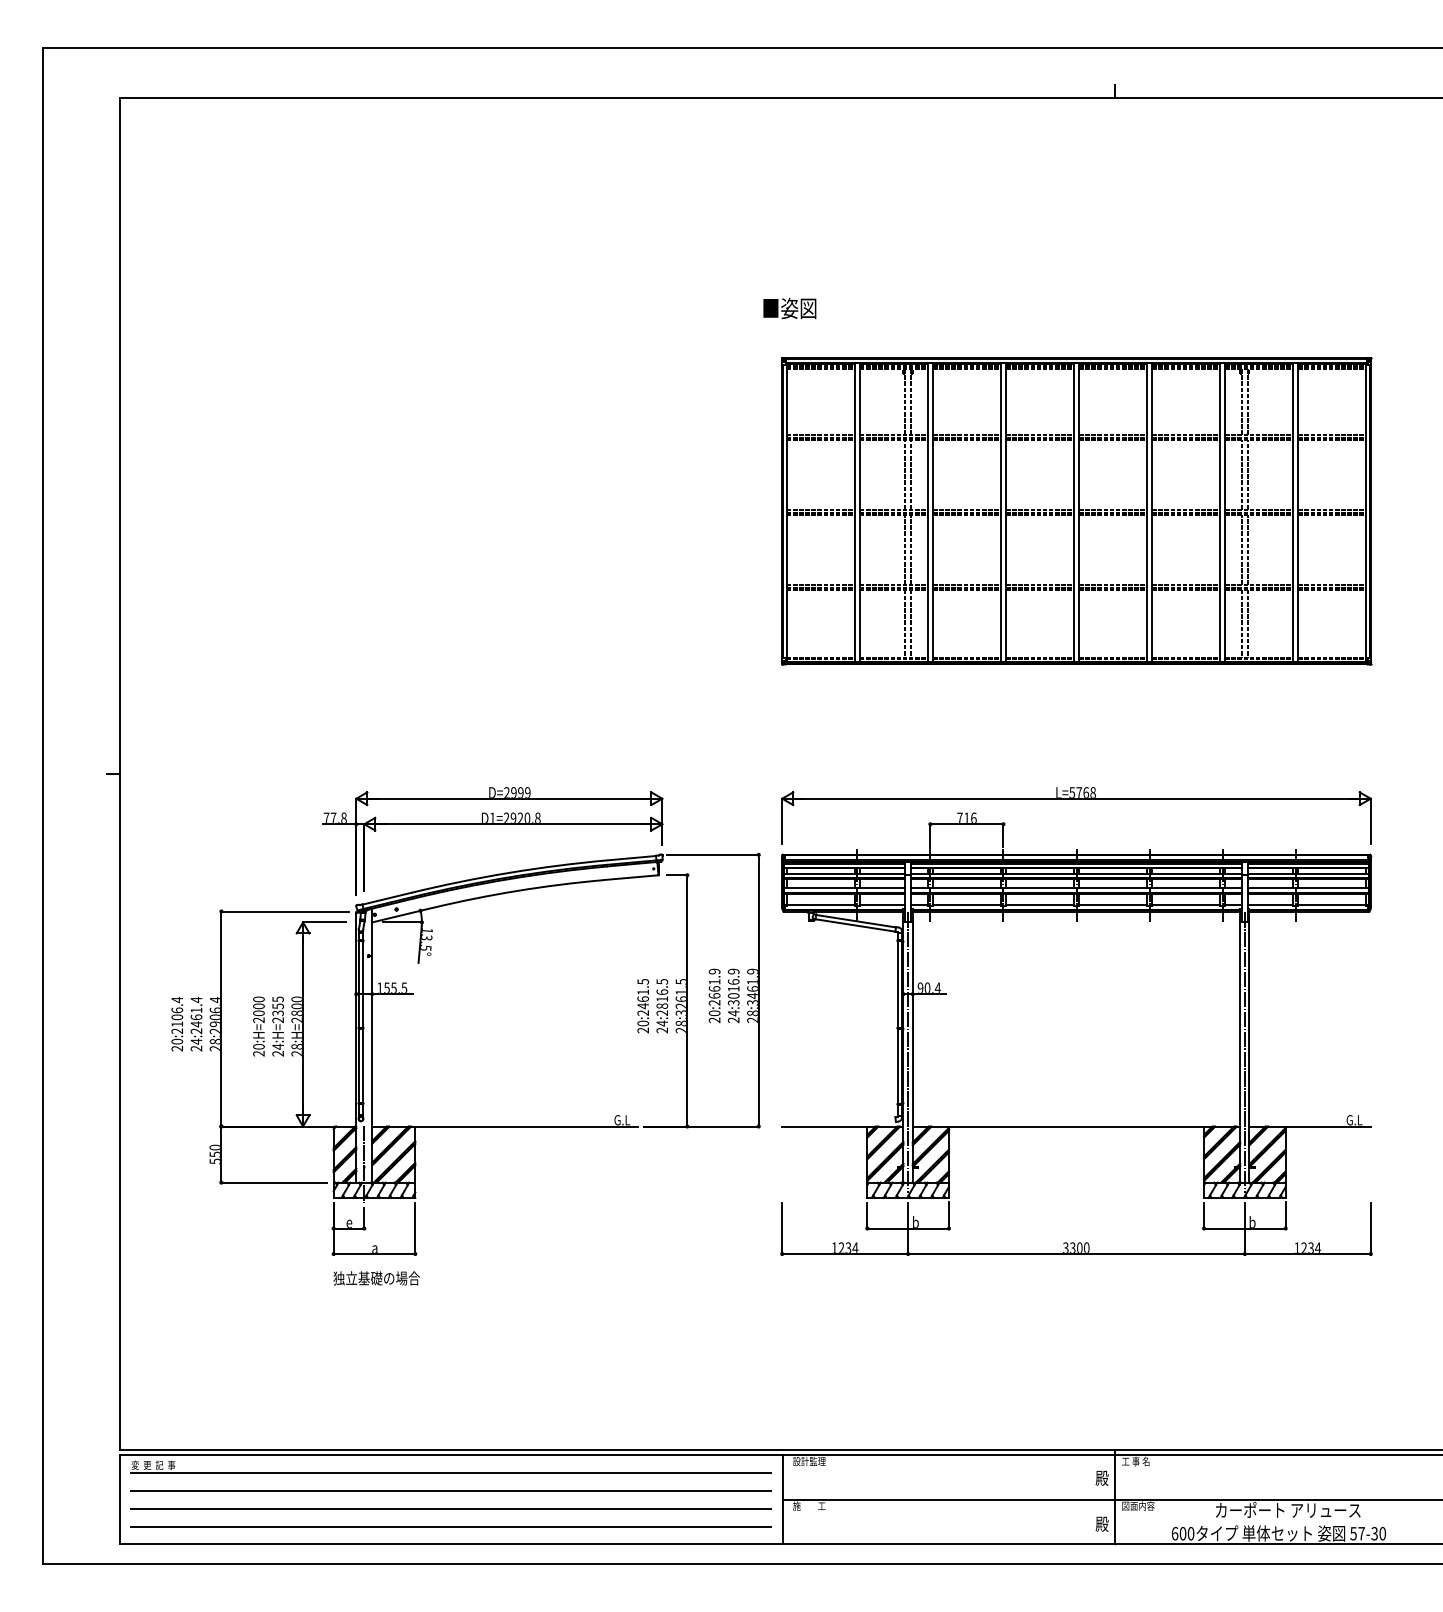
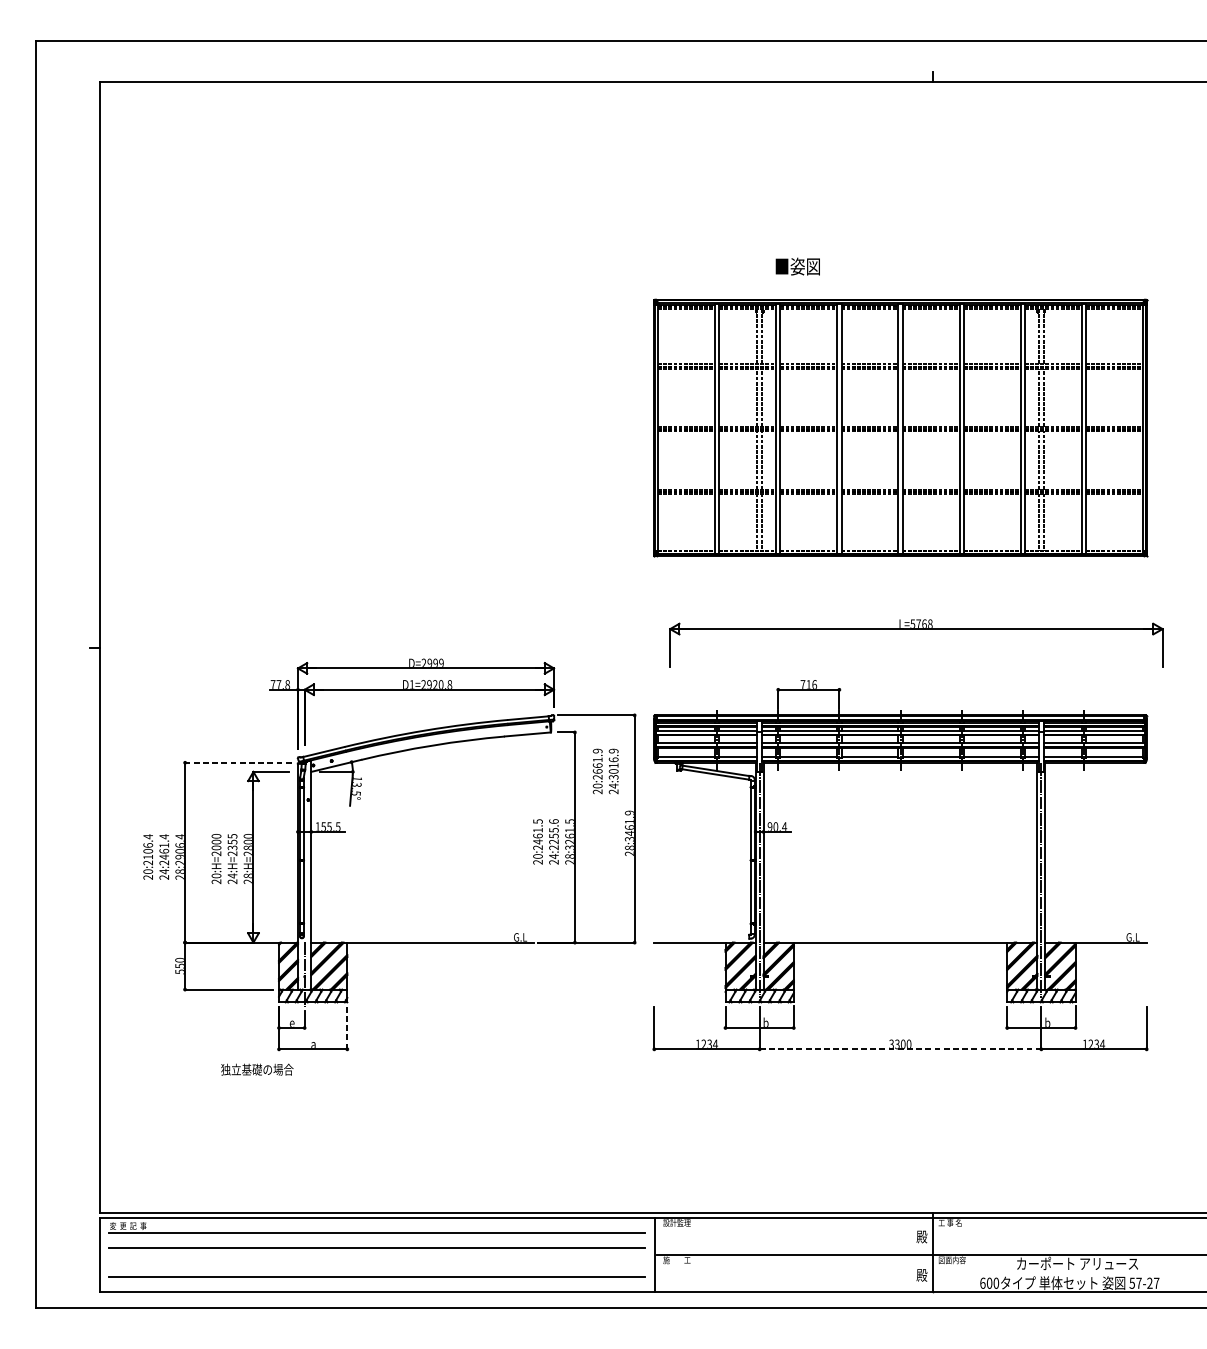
text: (789, 308) -> (797, 266), moved
part: (1076, 799) -> (916, 629), moved
line: (285, 911) -> (238, 762), solid -> dashed
text: (662, 993) -> (554, 831), 24:2816.5 -> 24:2255.6
text: (723, 995) -> (605, 771), moved
line: (415, 1228) -> (347, 1027), solid -> dashed
line: (1077, 1254) -> (901, 1049), solid -> dashed
text: (376, 1278) -> (257, 1069), moved
line: (450, 1508) -> (376, 1262), removed
text: (1378, 1533) -> (1153, 1283), 57-30 -> 57-27

